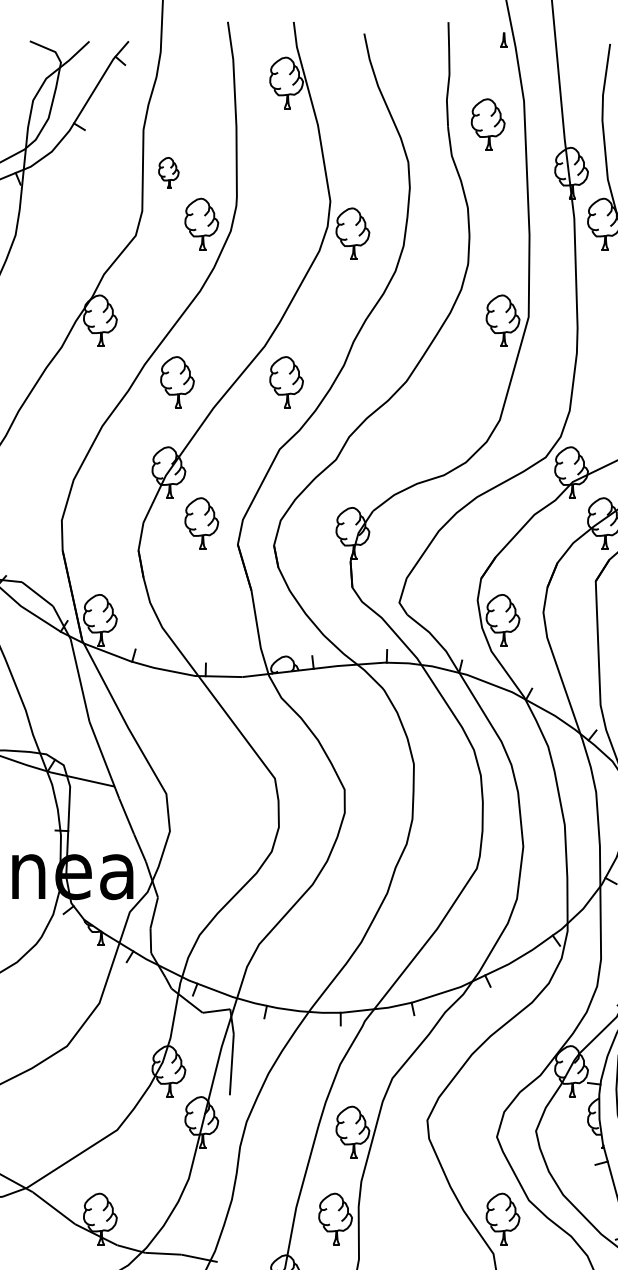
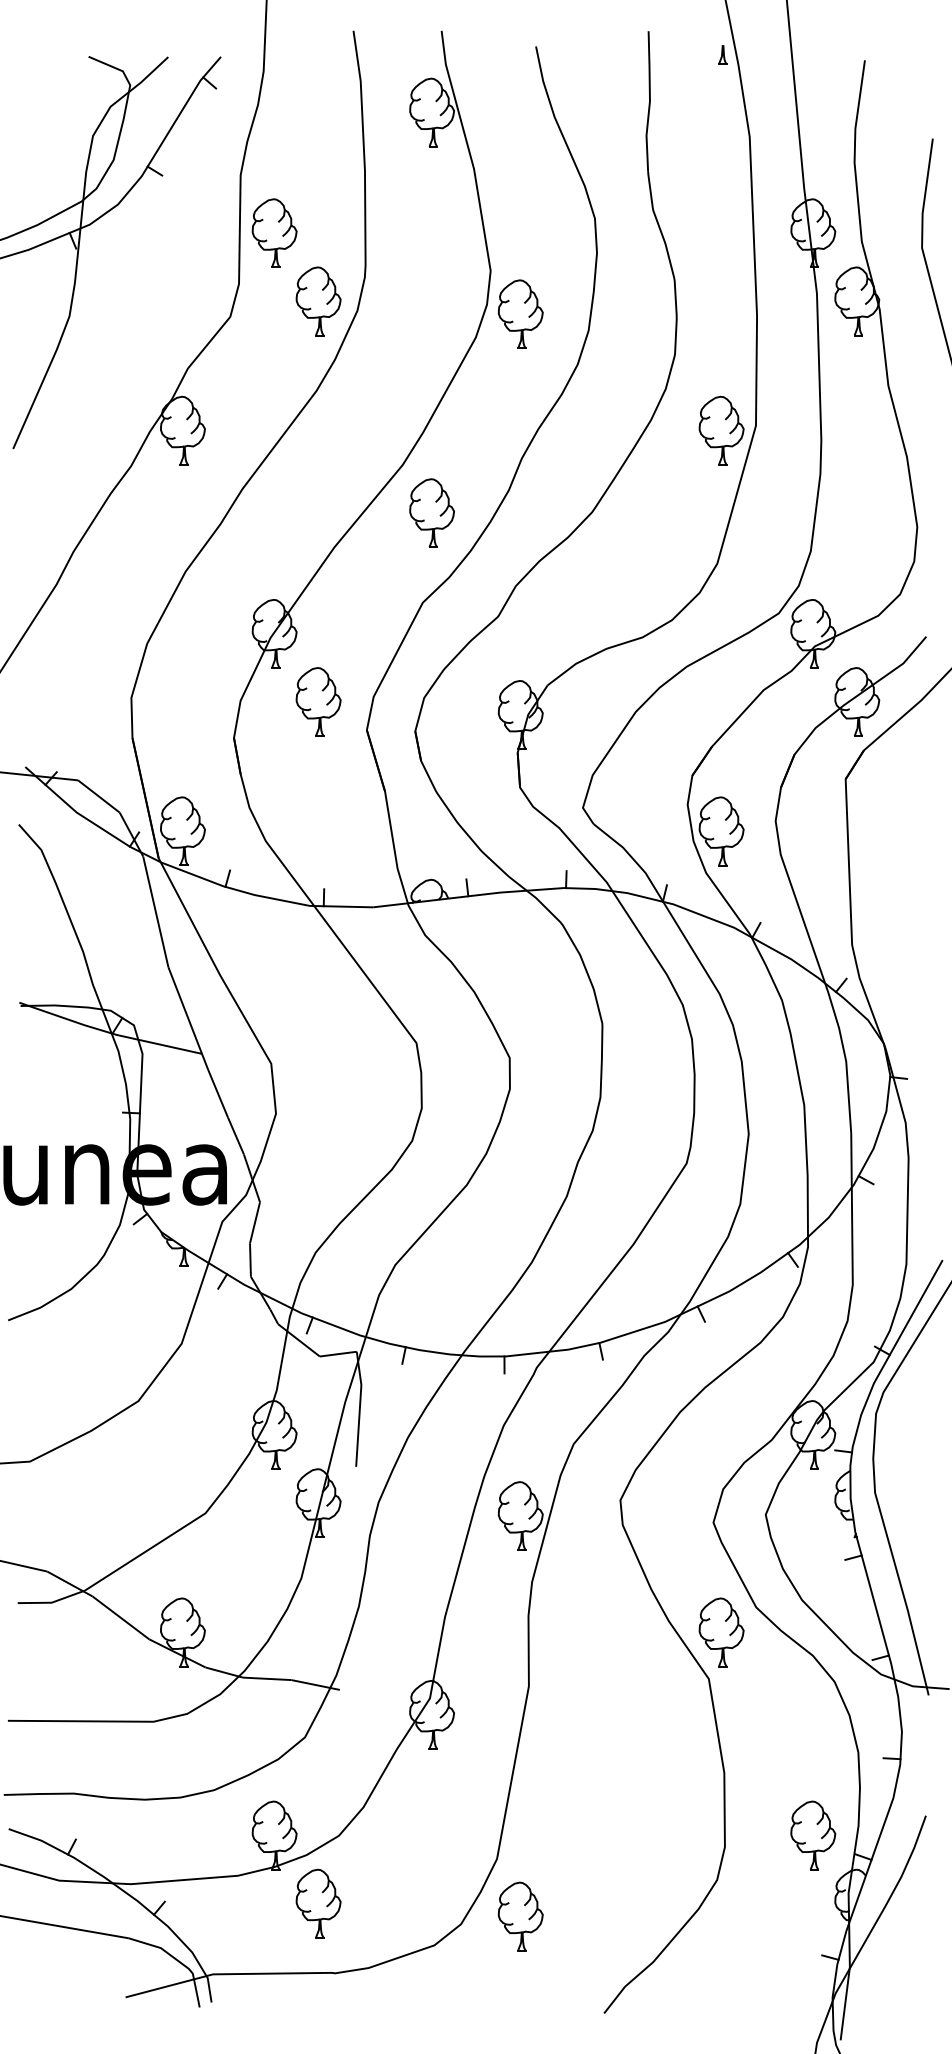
part: (488, 124) -> (701, 167), removed
part: (168, 172) -> (274, 232), size x1.67
part: (177, 381) -> (285, 512), removed
part: (335, 1219) -> (497, 1632), removed

